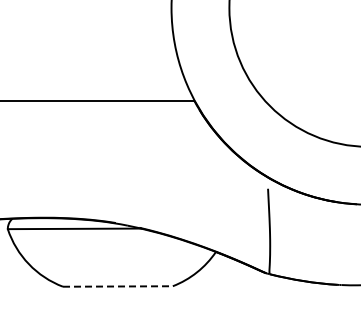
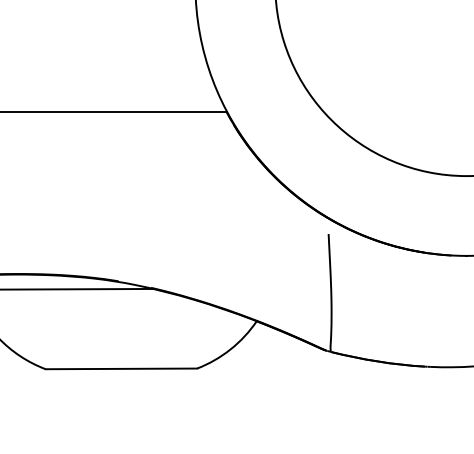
line: (117, 286) -> (120, 368), dashed -> solid

